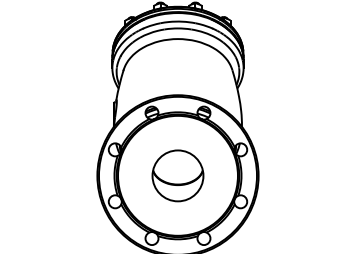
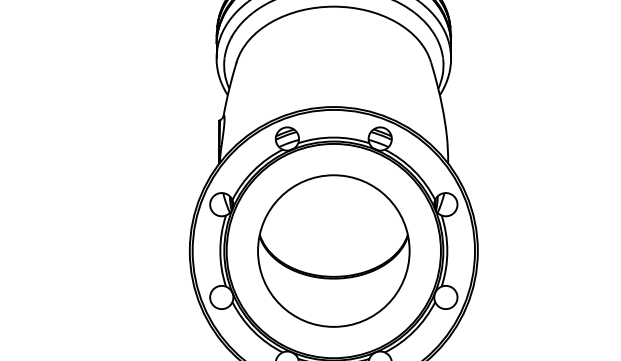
part: (177, 175) -> (332, 250), size x1.67

